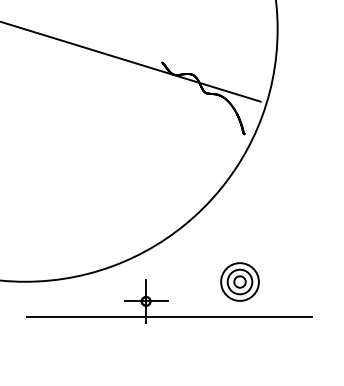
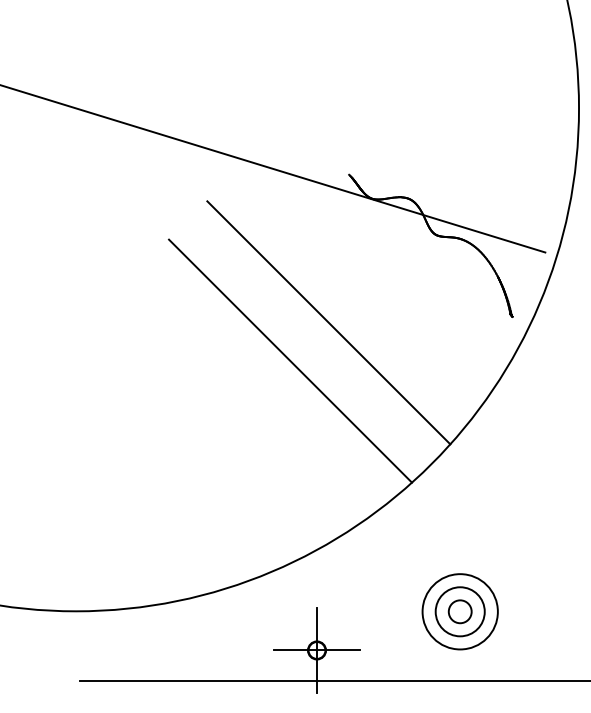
line: (152, 136) -> (329, 321), added
line: (132, 156) -> (289, 361), added
part: (239, 281) -> (459, 610), moved

